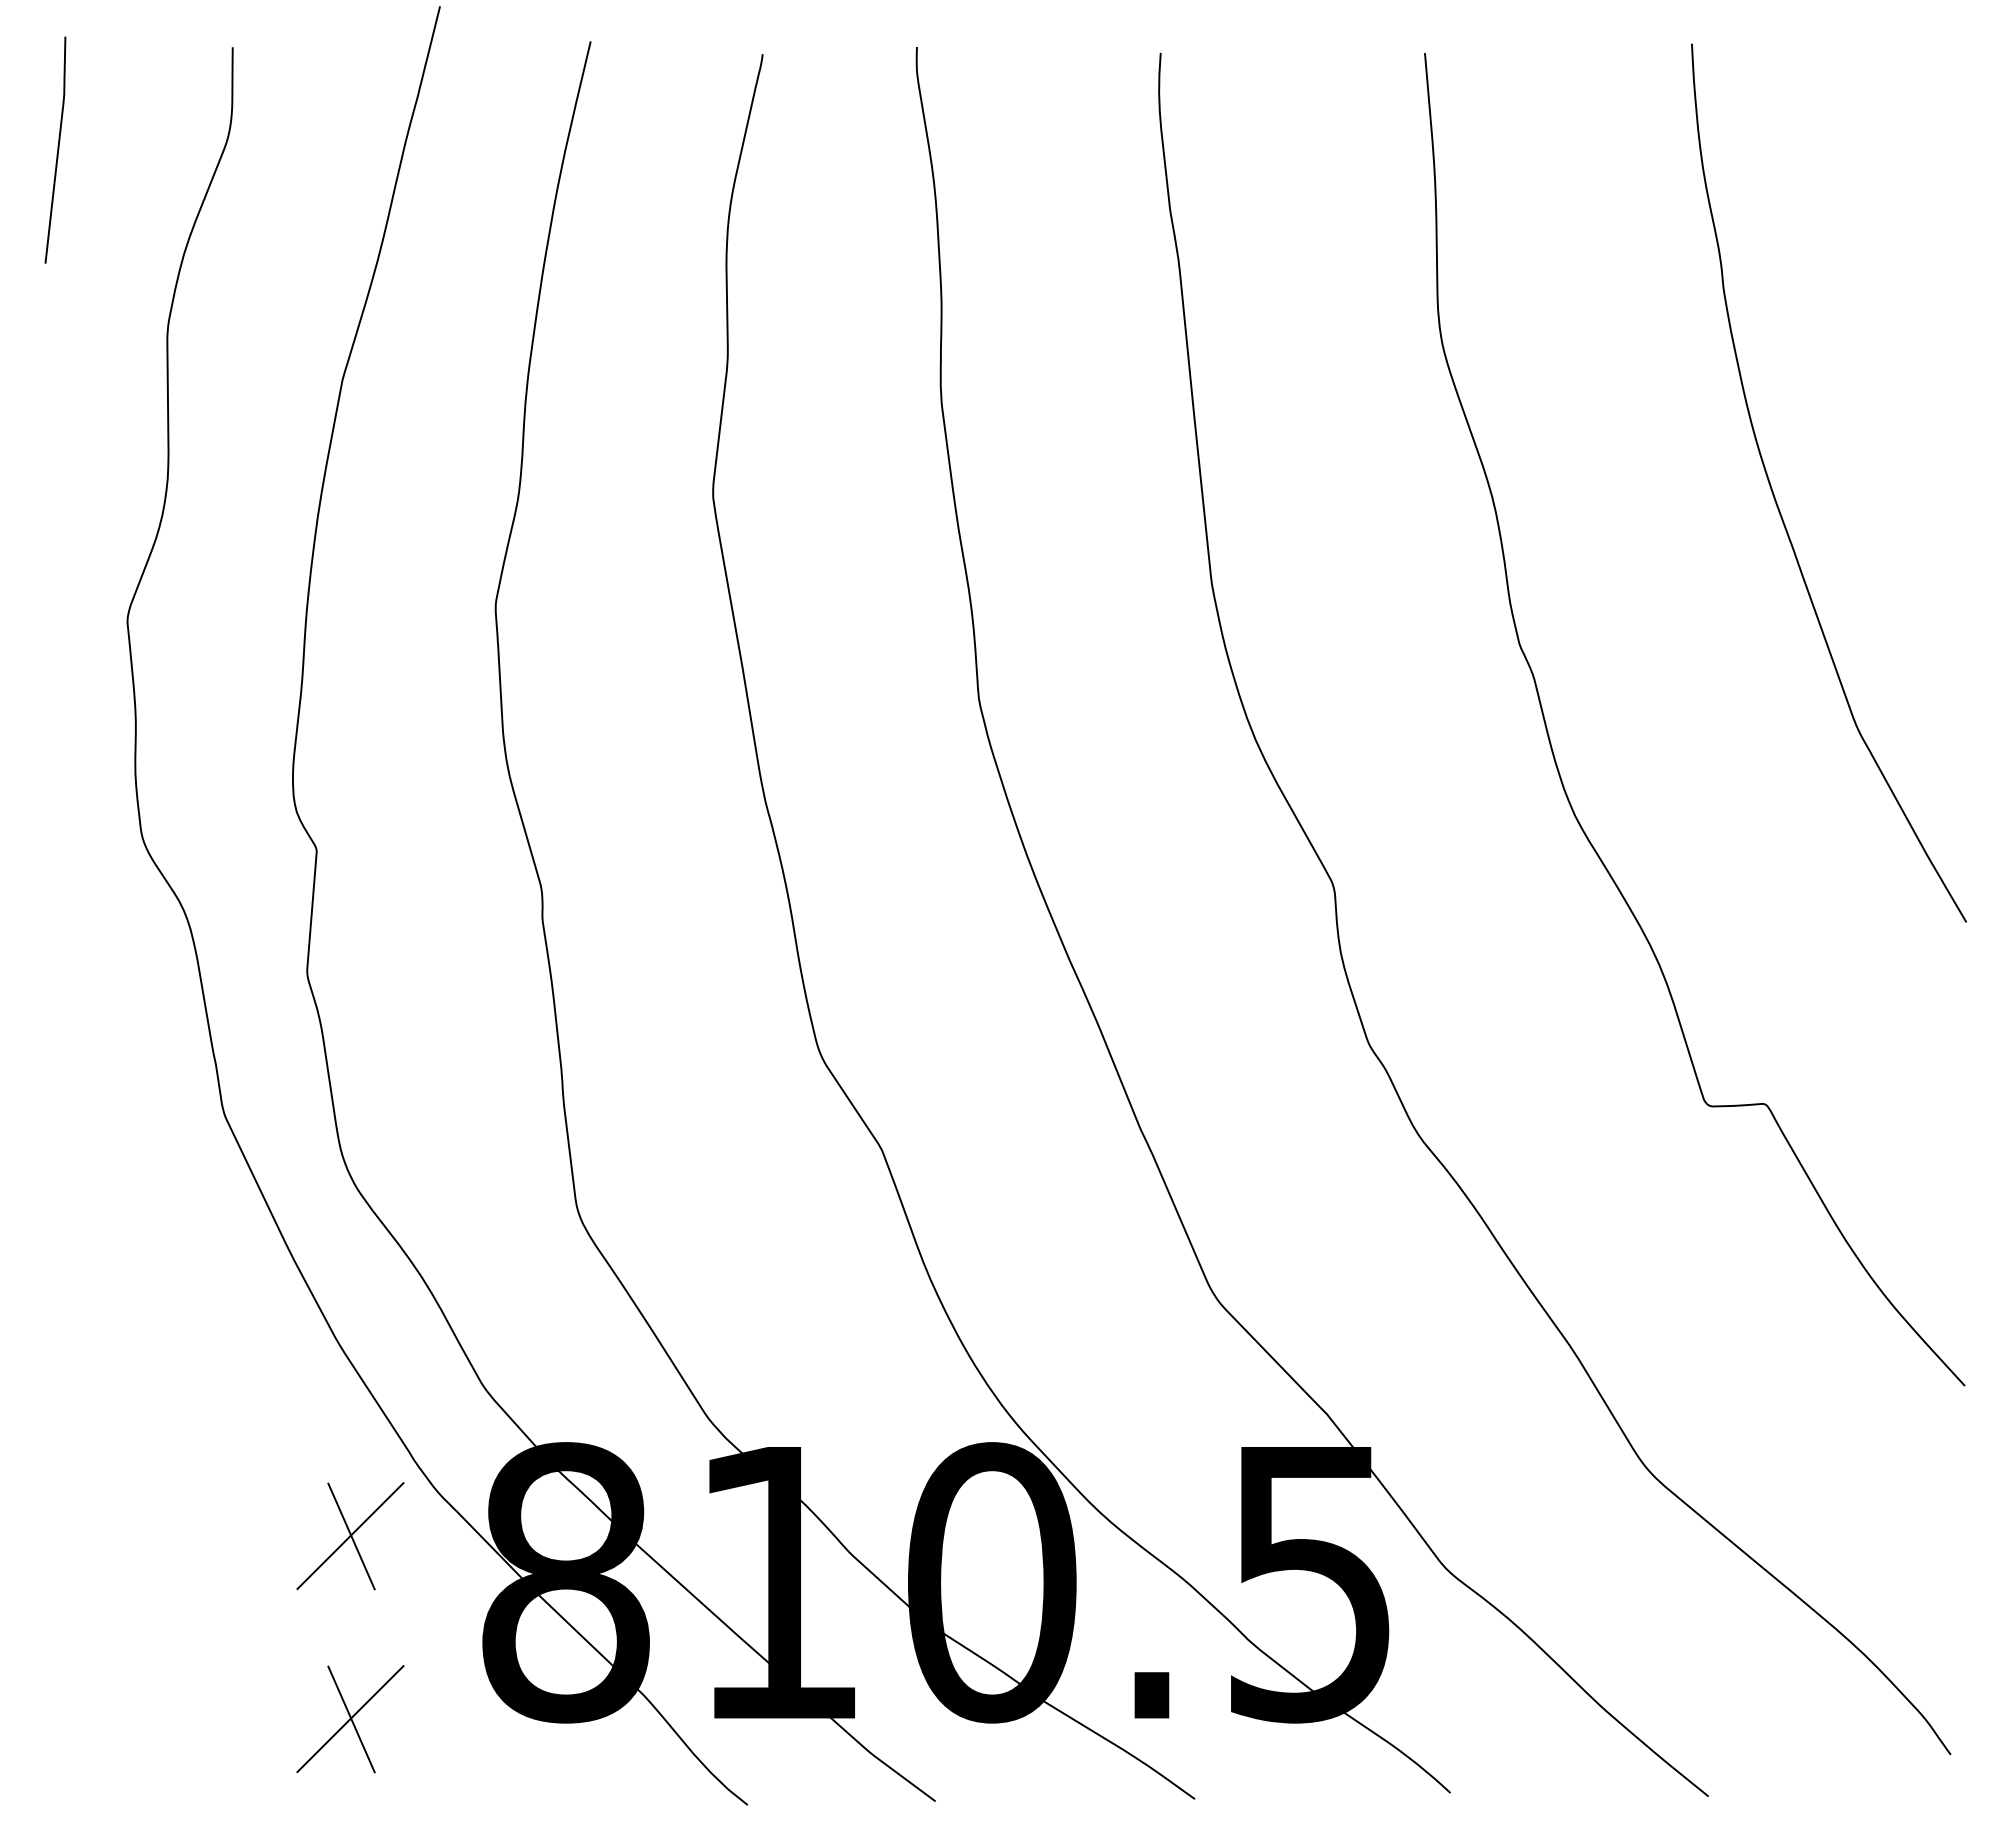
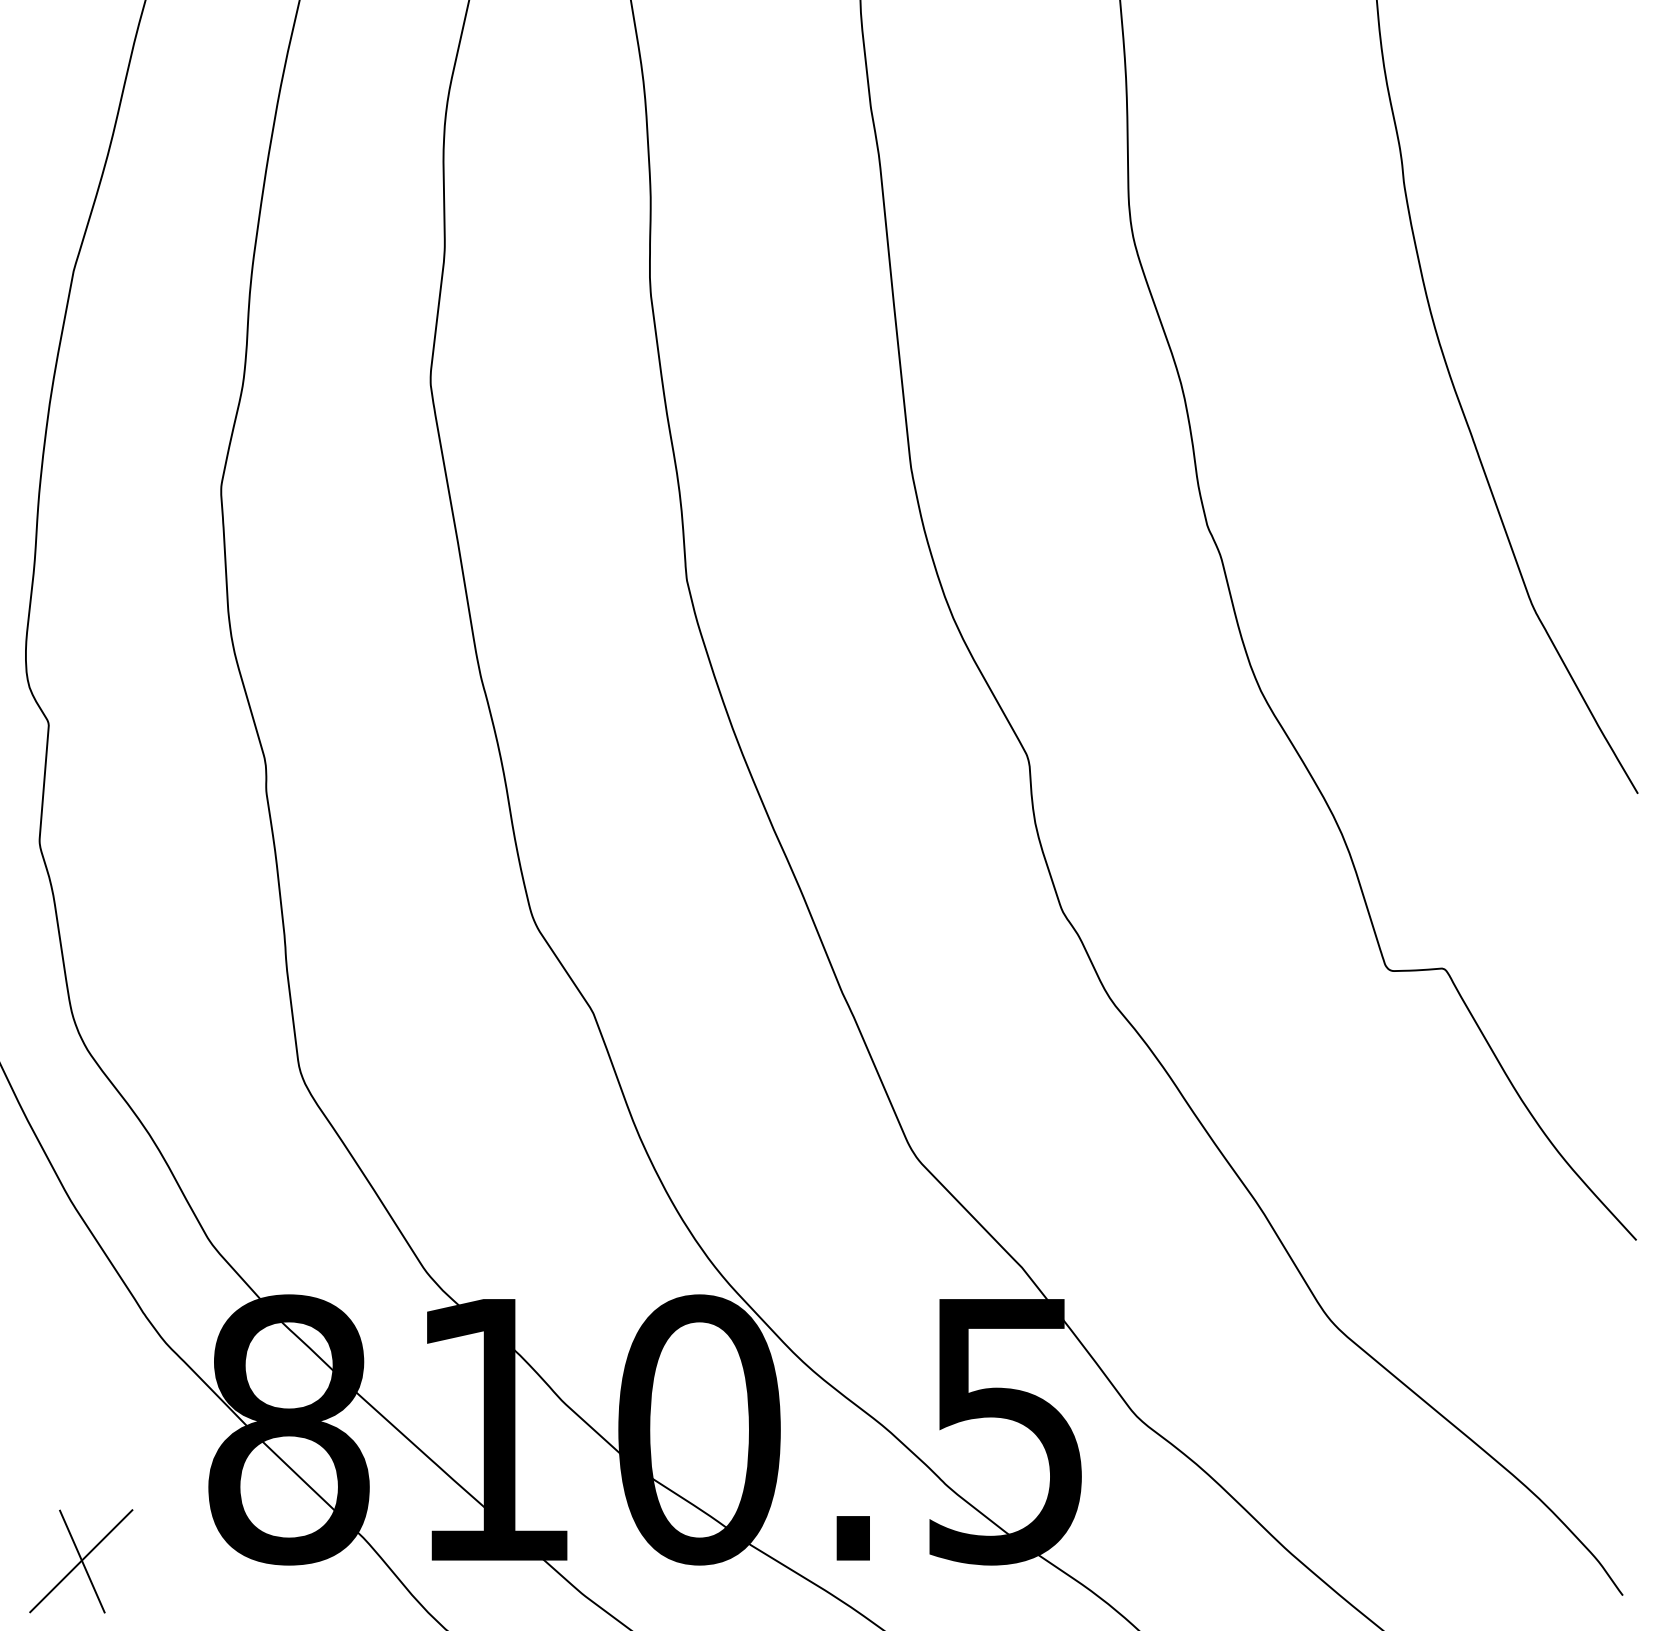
part: (350, 1536) -> (81, 1385), removed

